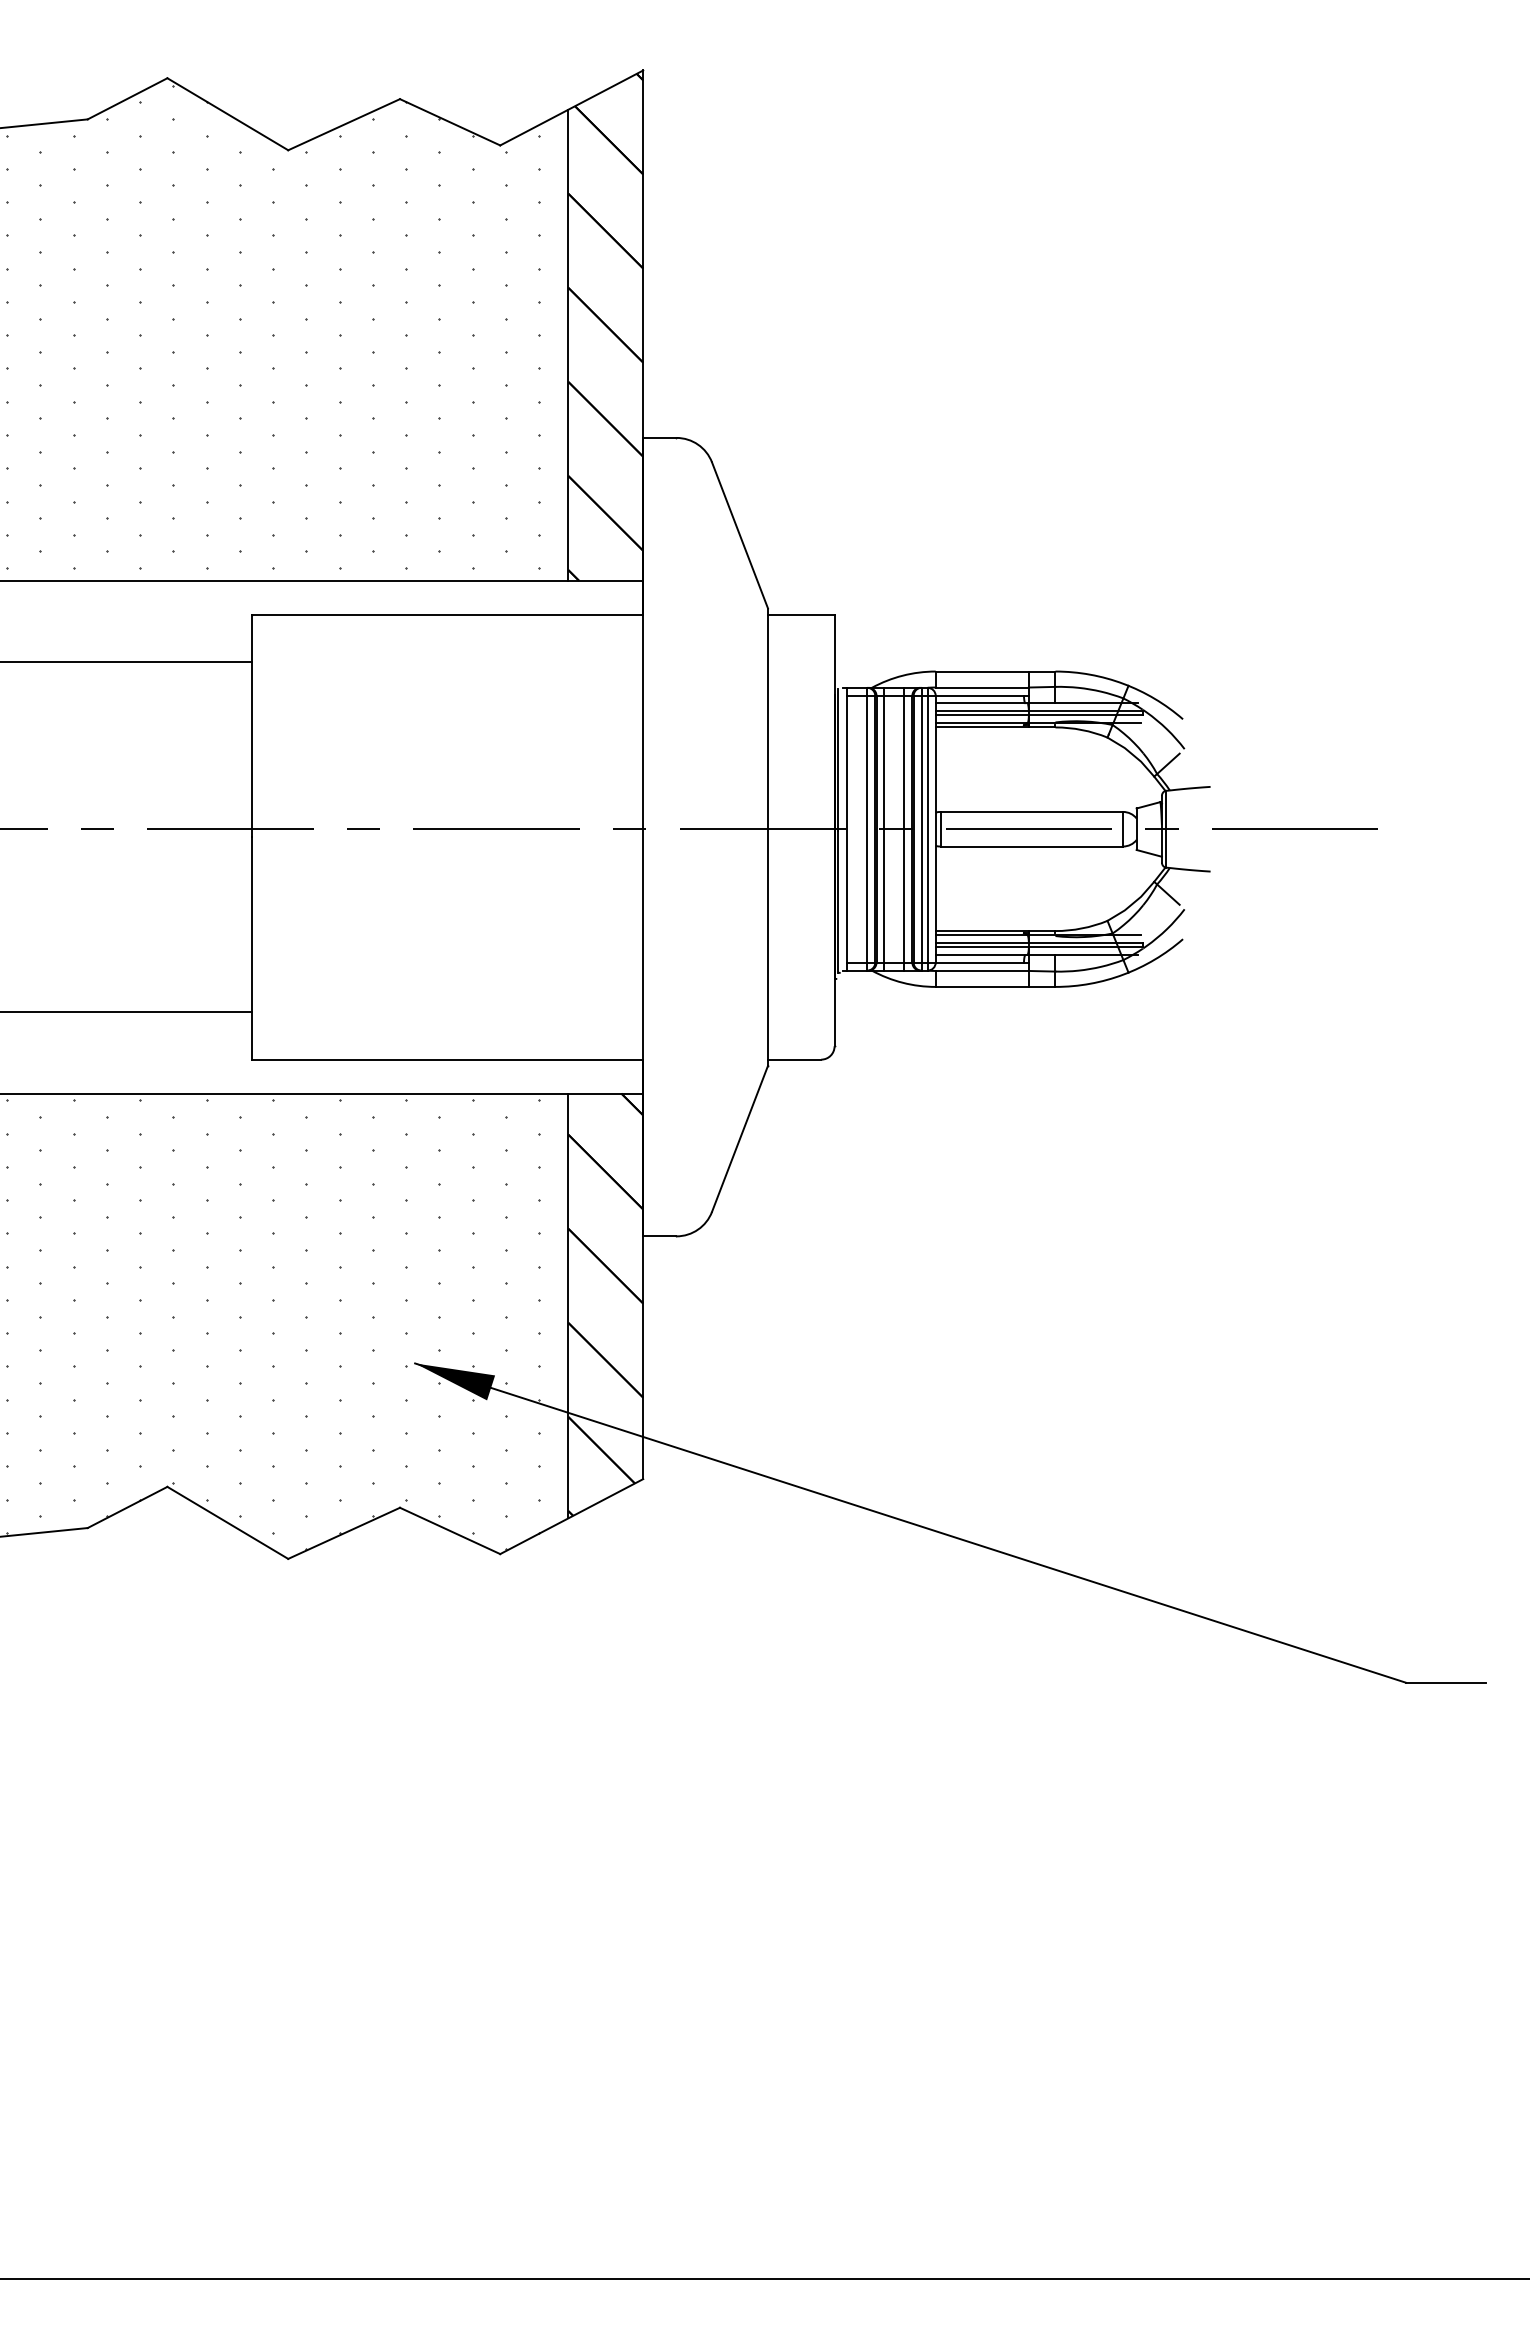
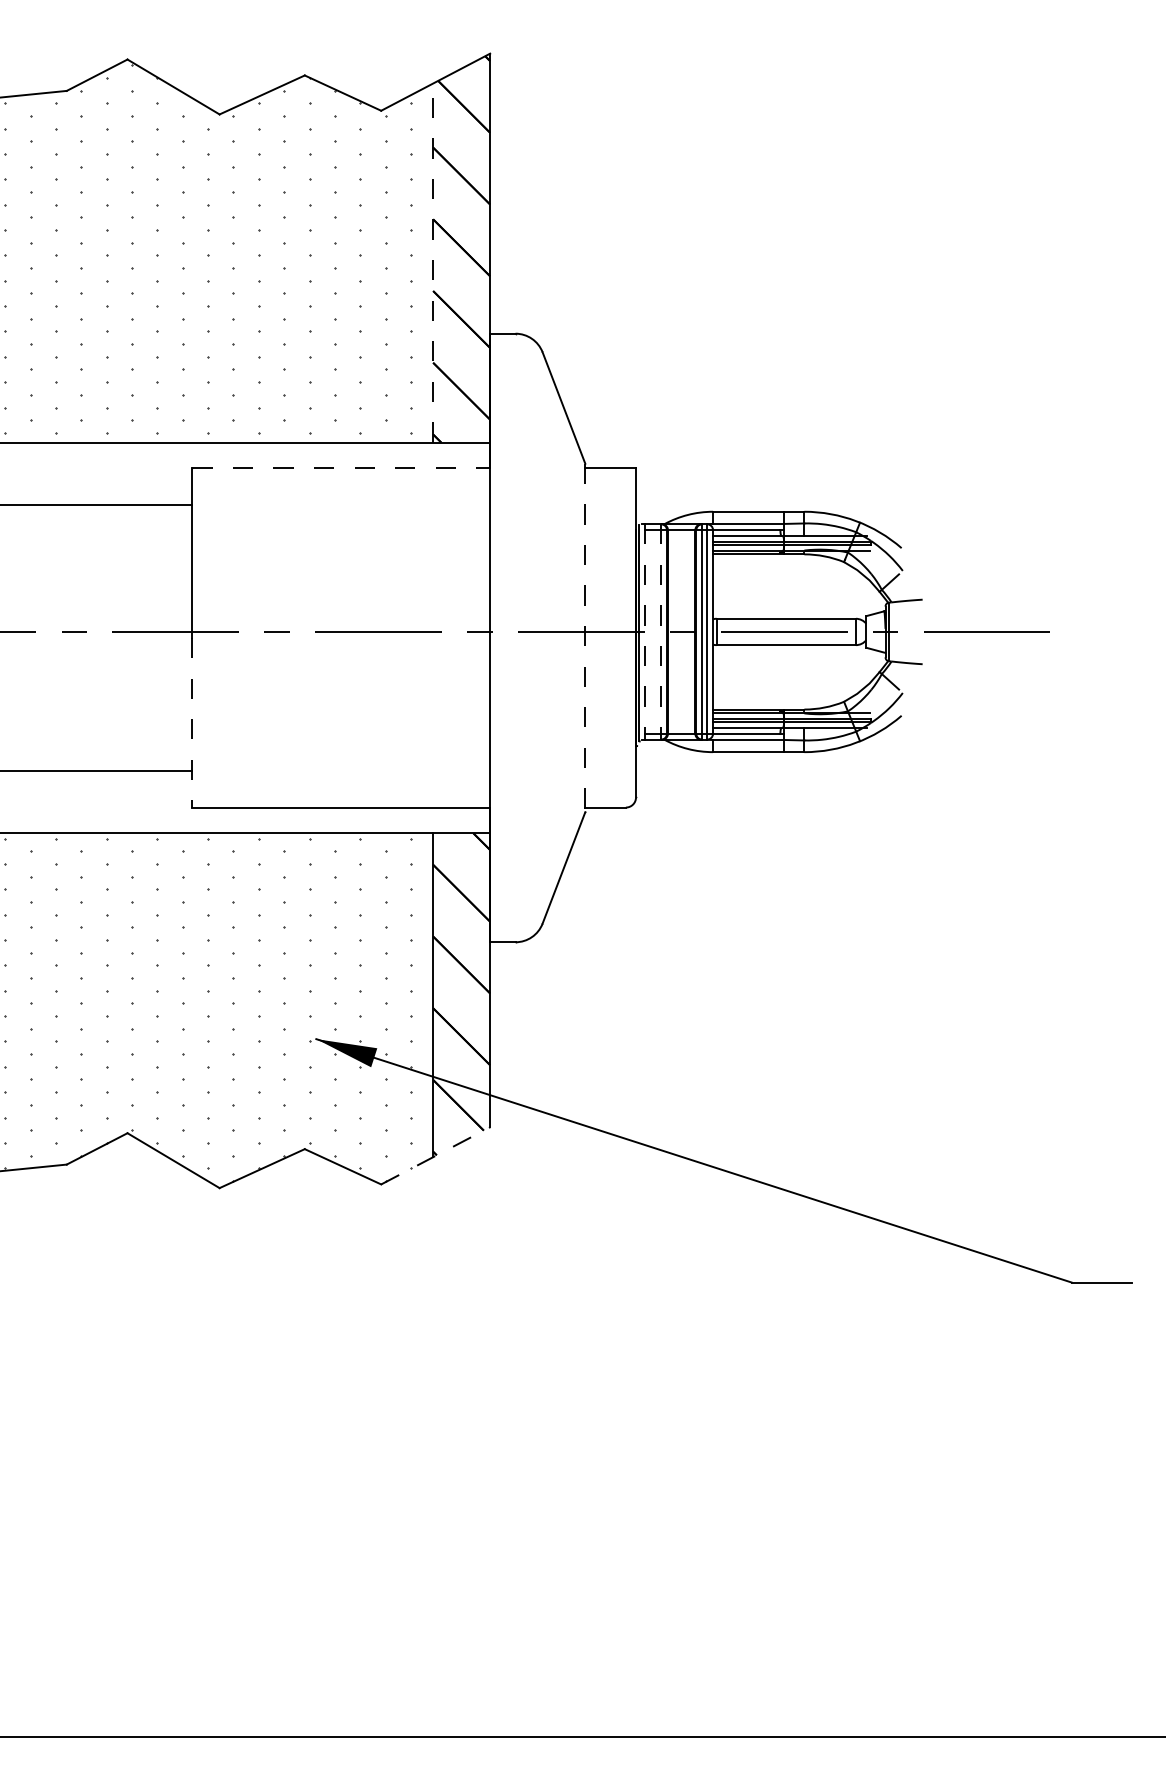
line: (568, 345) -> (433, 263), solid -> dashed
line: (448, 614) -> (341, 468), solid -> dashed
line: (884, 828) -> (674, 631), removed
line: (904, 828) -> (689, 631), removed
line: (846, 829) -> (645, 632), solid -> dashed
line: (867, 829) -> (661, 632), solid -> dashed
line: (768, 837) -> (585, 638), solid -> dashed
line: (252, 948) -> (192, 722), solid -> dashed
line: (571, 1516) -> (435, 1155), solid -> dashed

